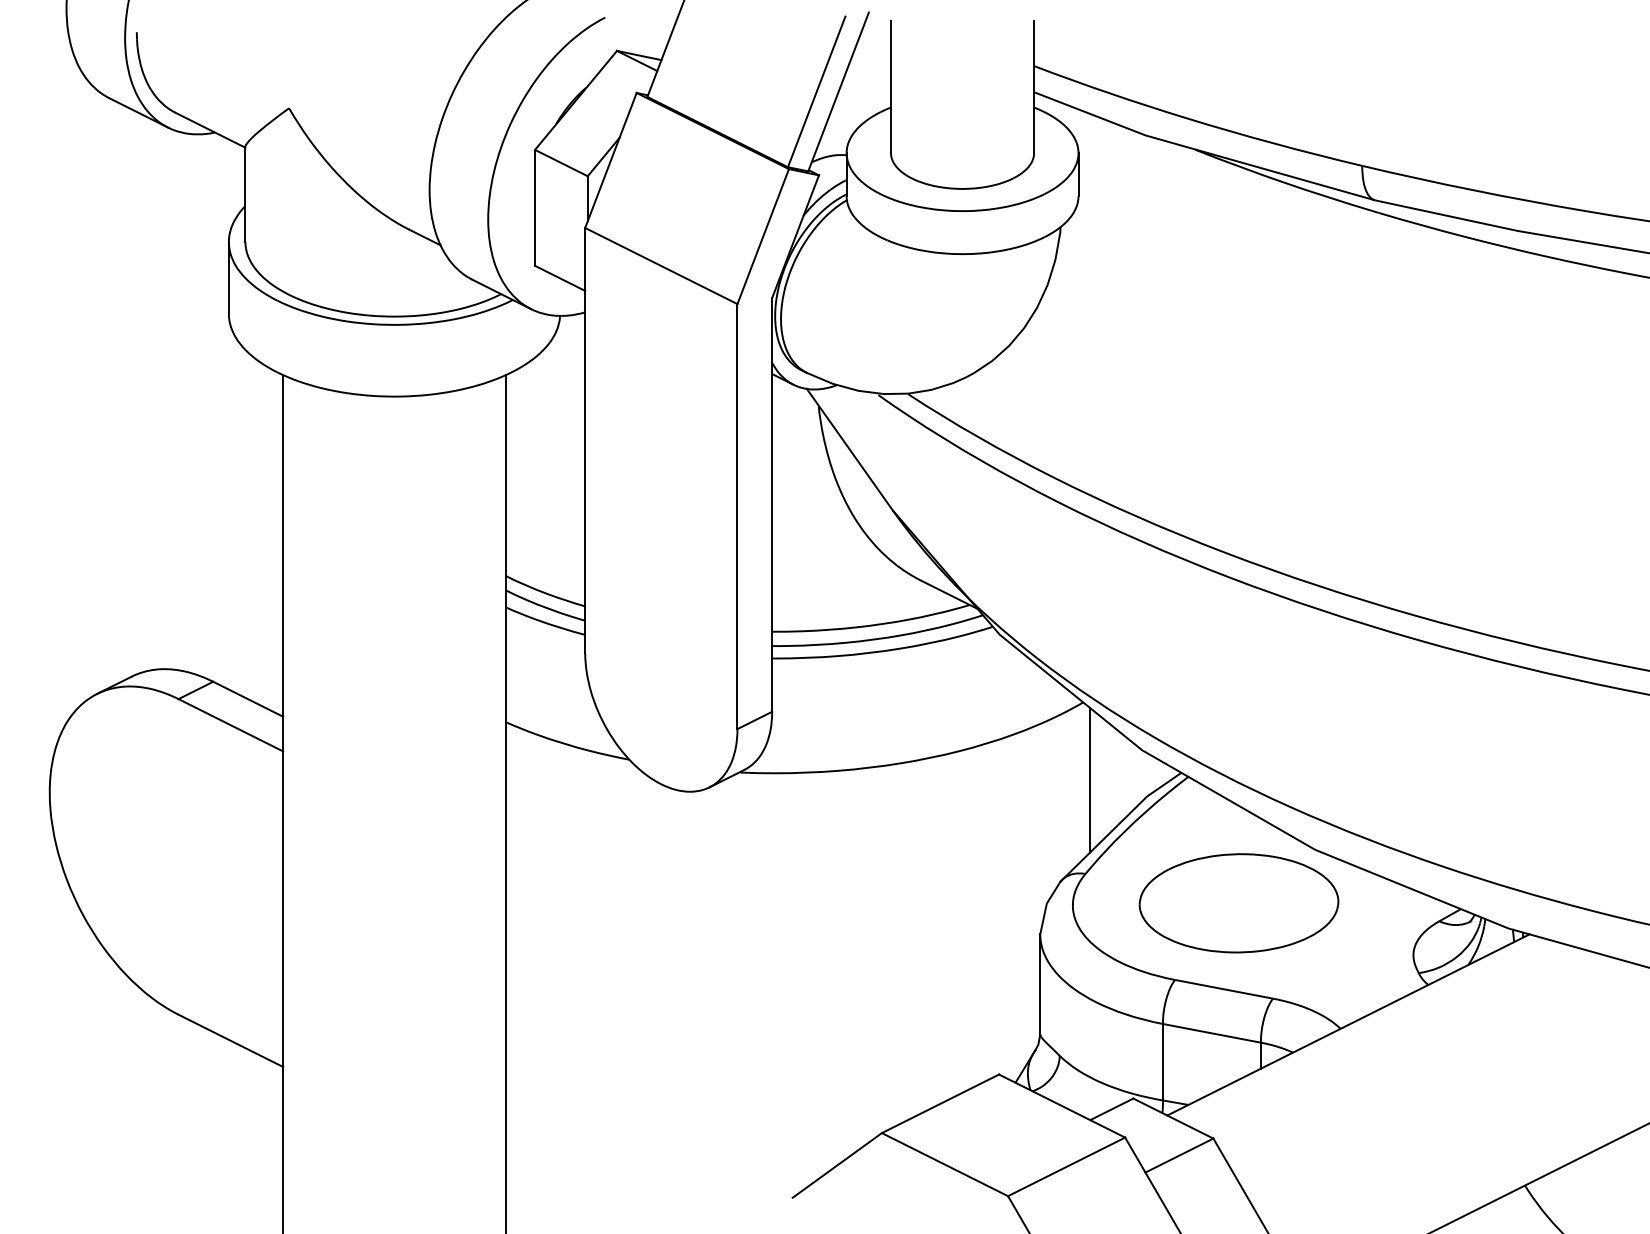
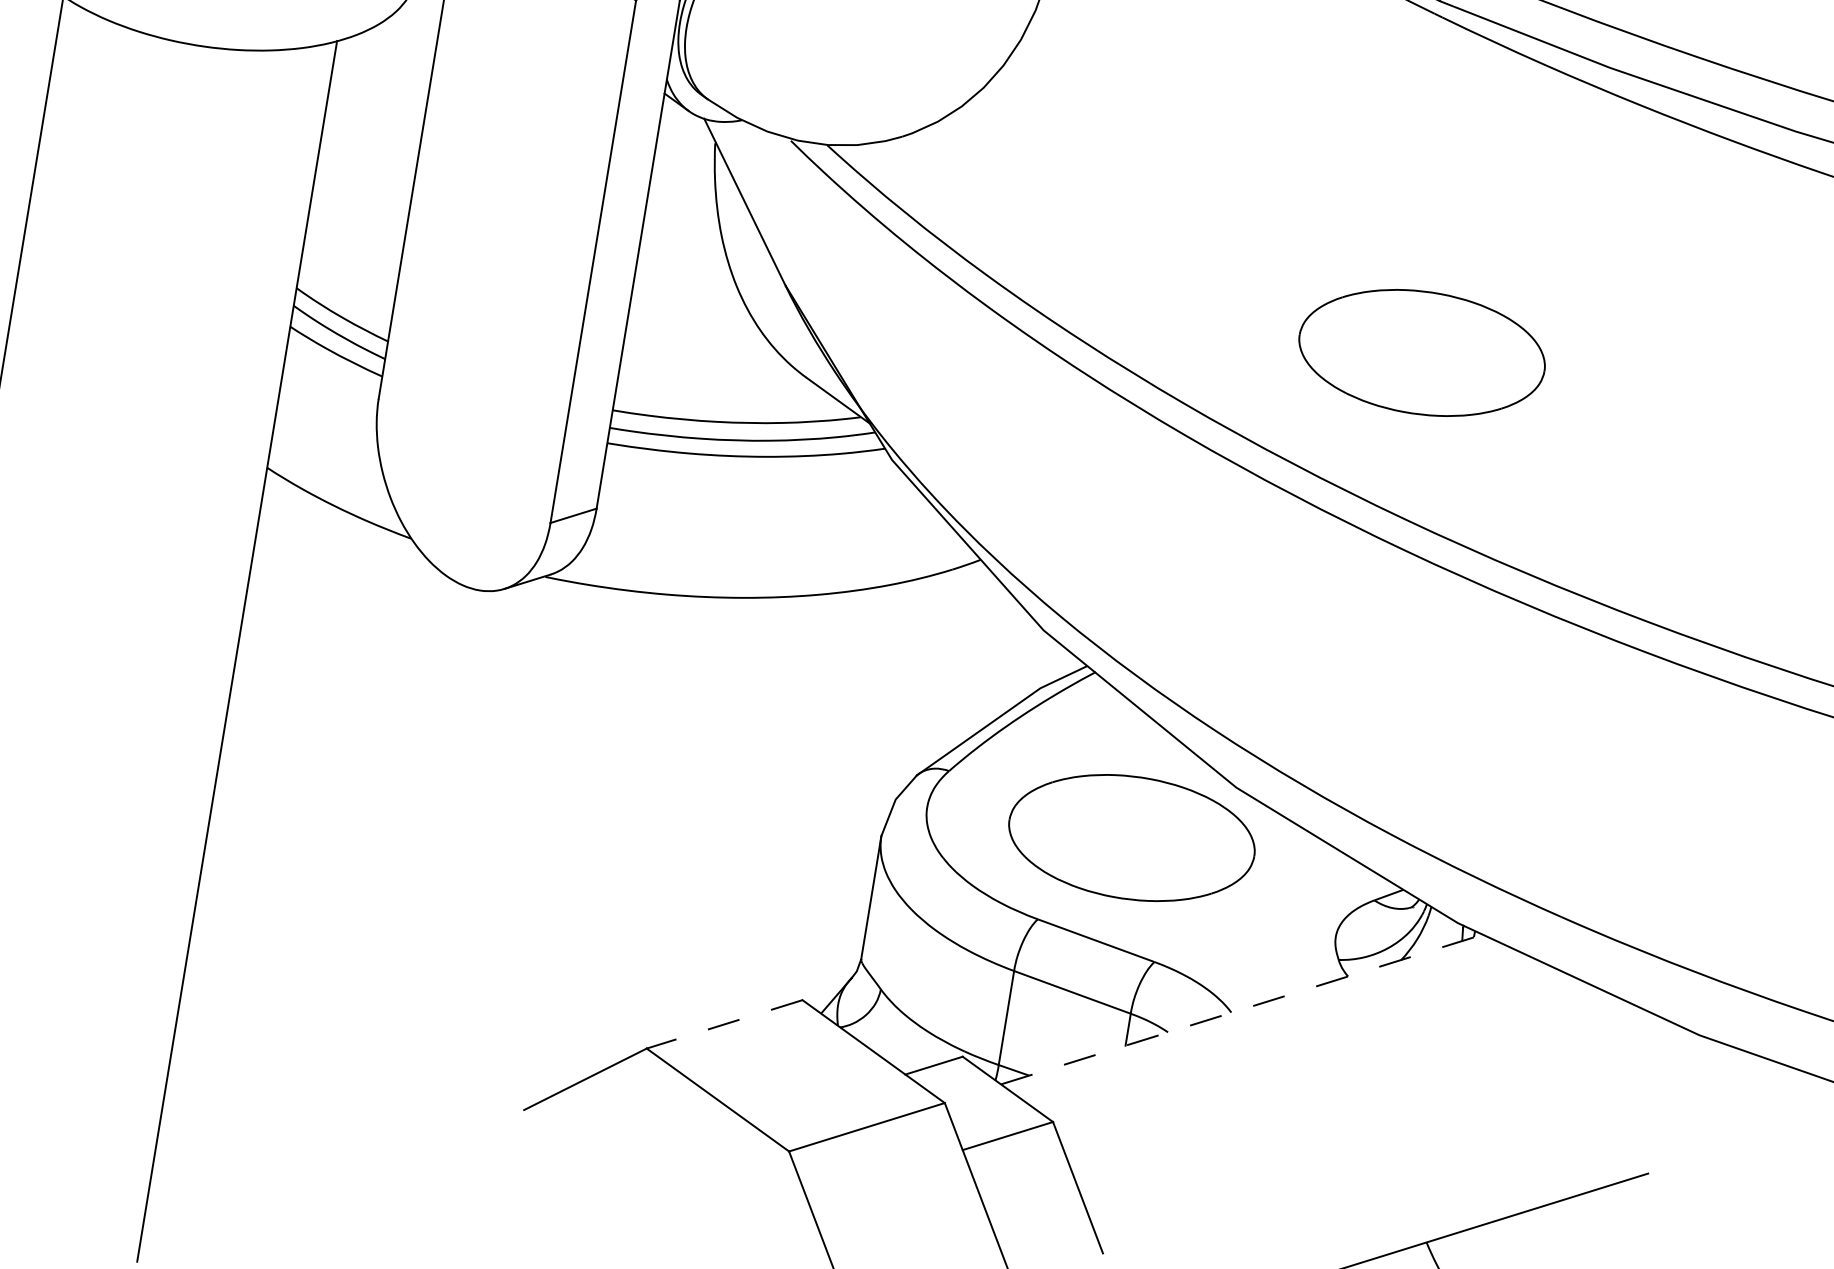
part: (1405, 481) -> (1421, 353), added
line: (1089, 779) -> (973, 655), removed
line: (1348, 1024) -> (1242, 1008), solid -> dashed
line: (940, 1104) -> (724, 1025), solid -> dashed

